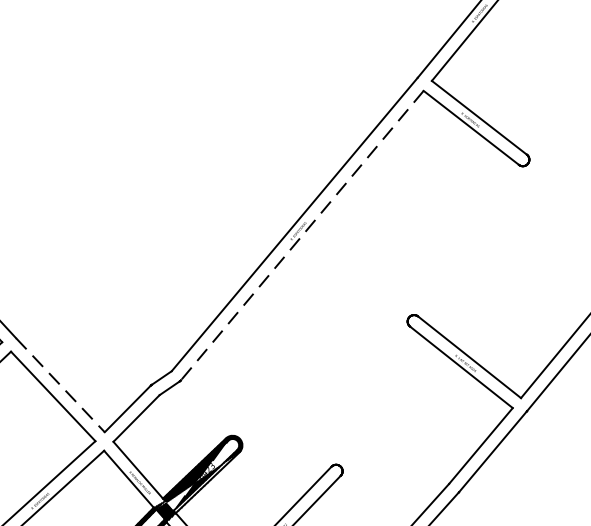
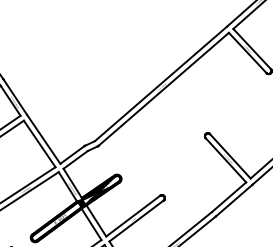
line: (301, 235) -> (163, 89), dashed -> solid
line: (59, 385) -> (43, 139), dashed -> solid

